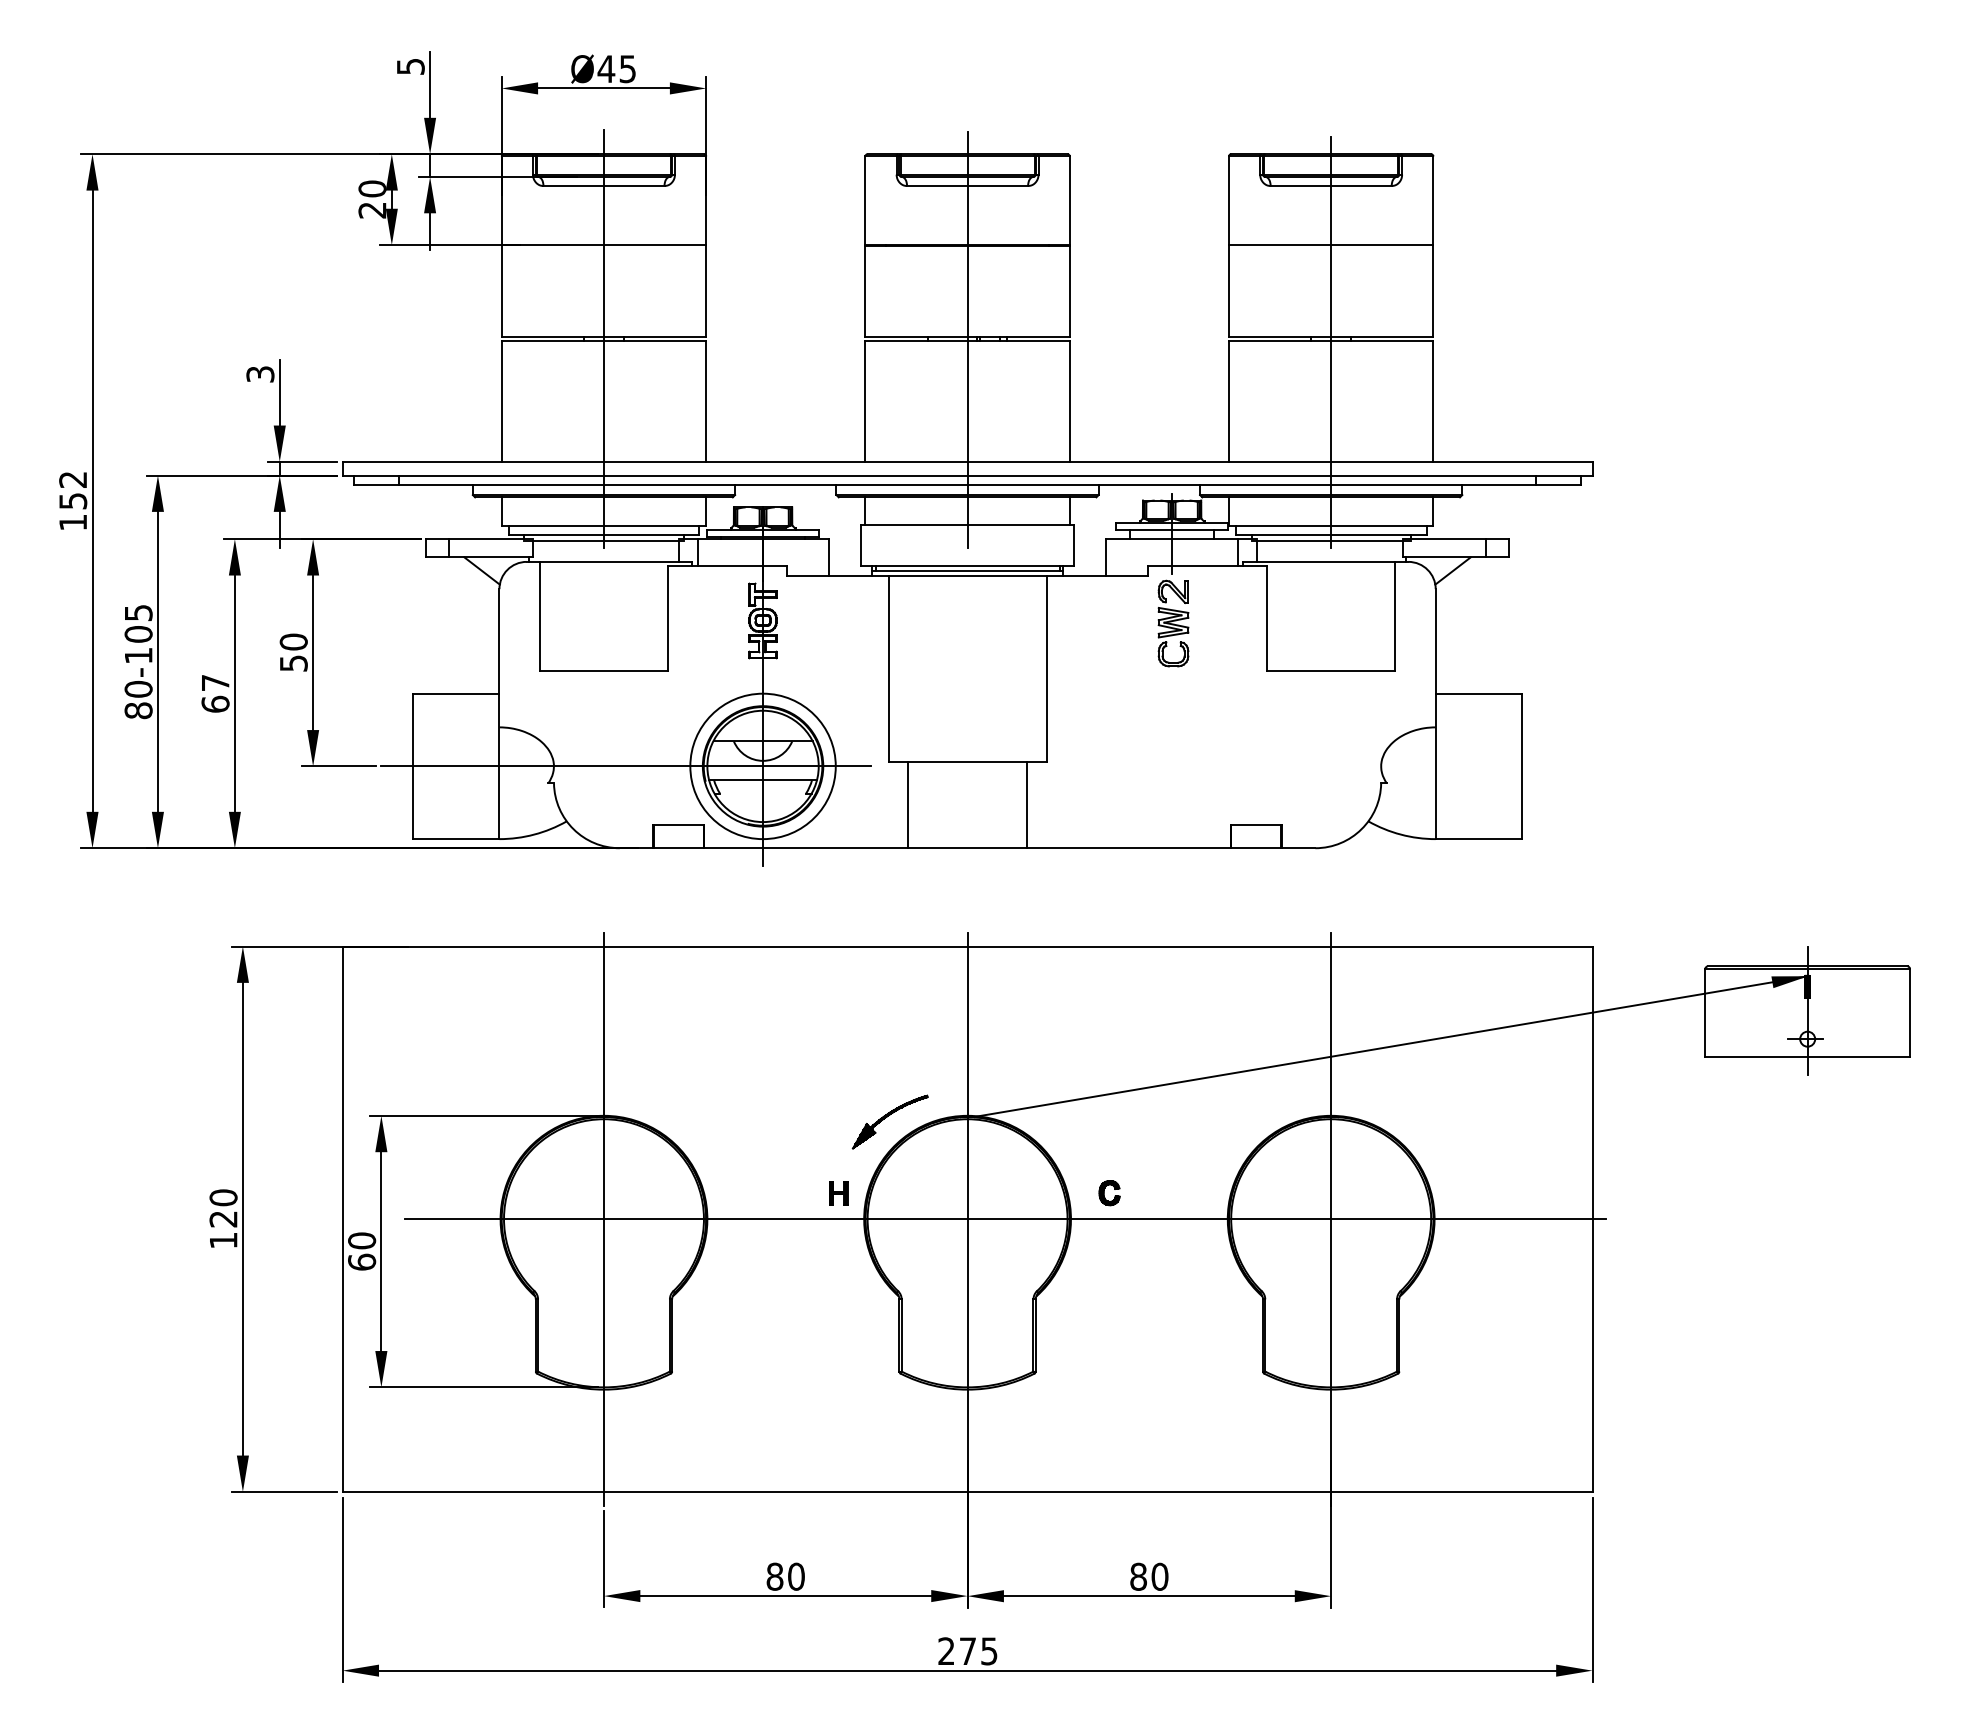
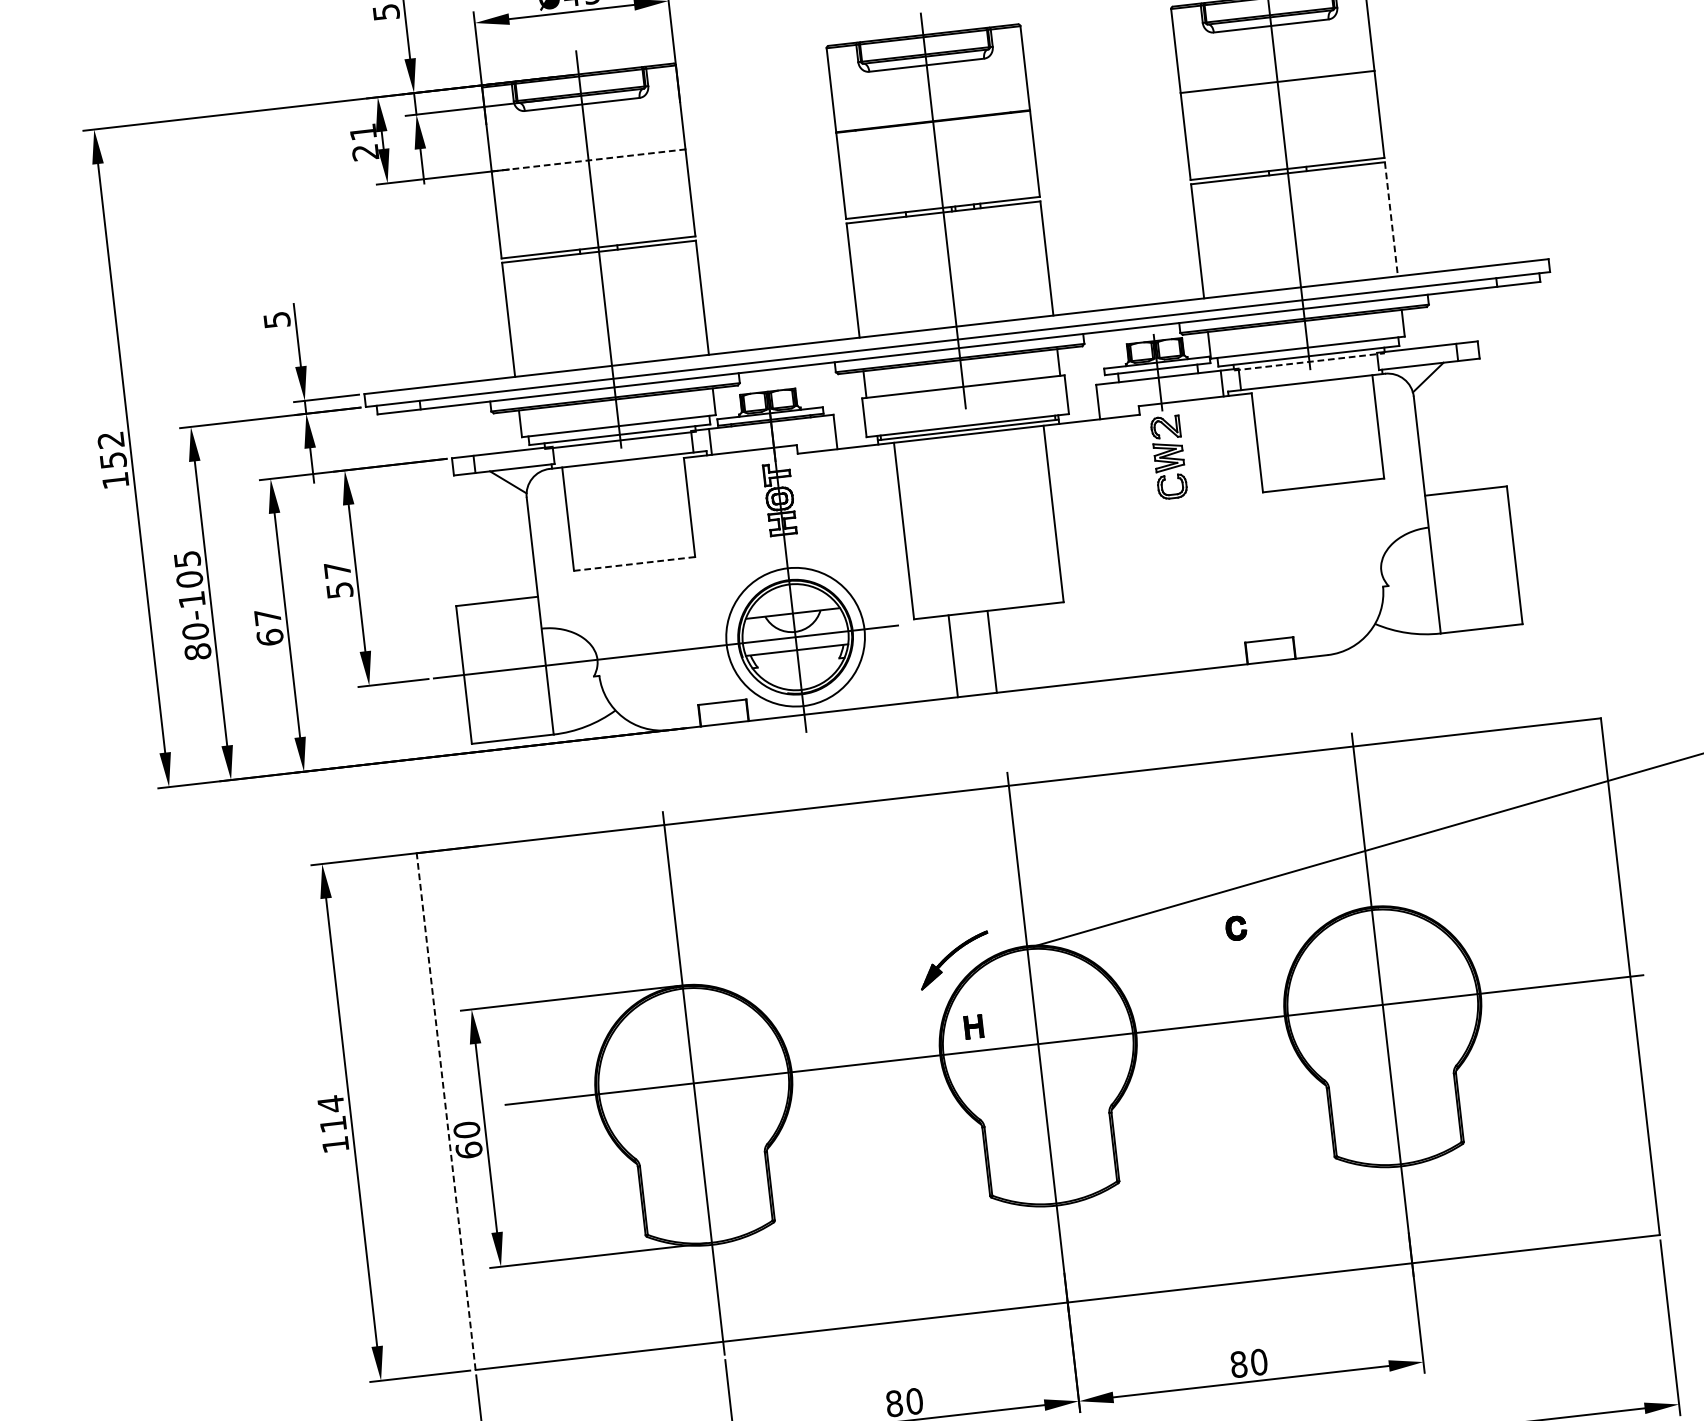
text: (372, 188) -> (363, 131), 20 -> 21
line: (604, 245) -> (589, 160), solid -> dashed
text: (259, 373) -> (276, 319), 3 -> 5
line: (1433, 402) -> (1391, 220), solid -> dashed
line: (1331, 540) -> (1309, 361), solid -> dashed
text: (293, 641) -> (337, 569), 50 -> 57
line: (603, 670) -> (634, 563), solid -> dashed
line: (908, 804) -> (992, 651), moved
line: (1027, 804) -> (953, 655), moved
part: (838, 1193) -> (973, 1026), moved
part: (1109, 1193) -> (1236, 928), moved
text: (223, 1208) -> (332, 1114), 120 -> 114
line: (342, 1219) -> (446, 1111), solid -> dashed

